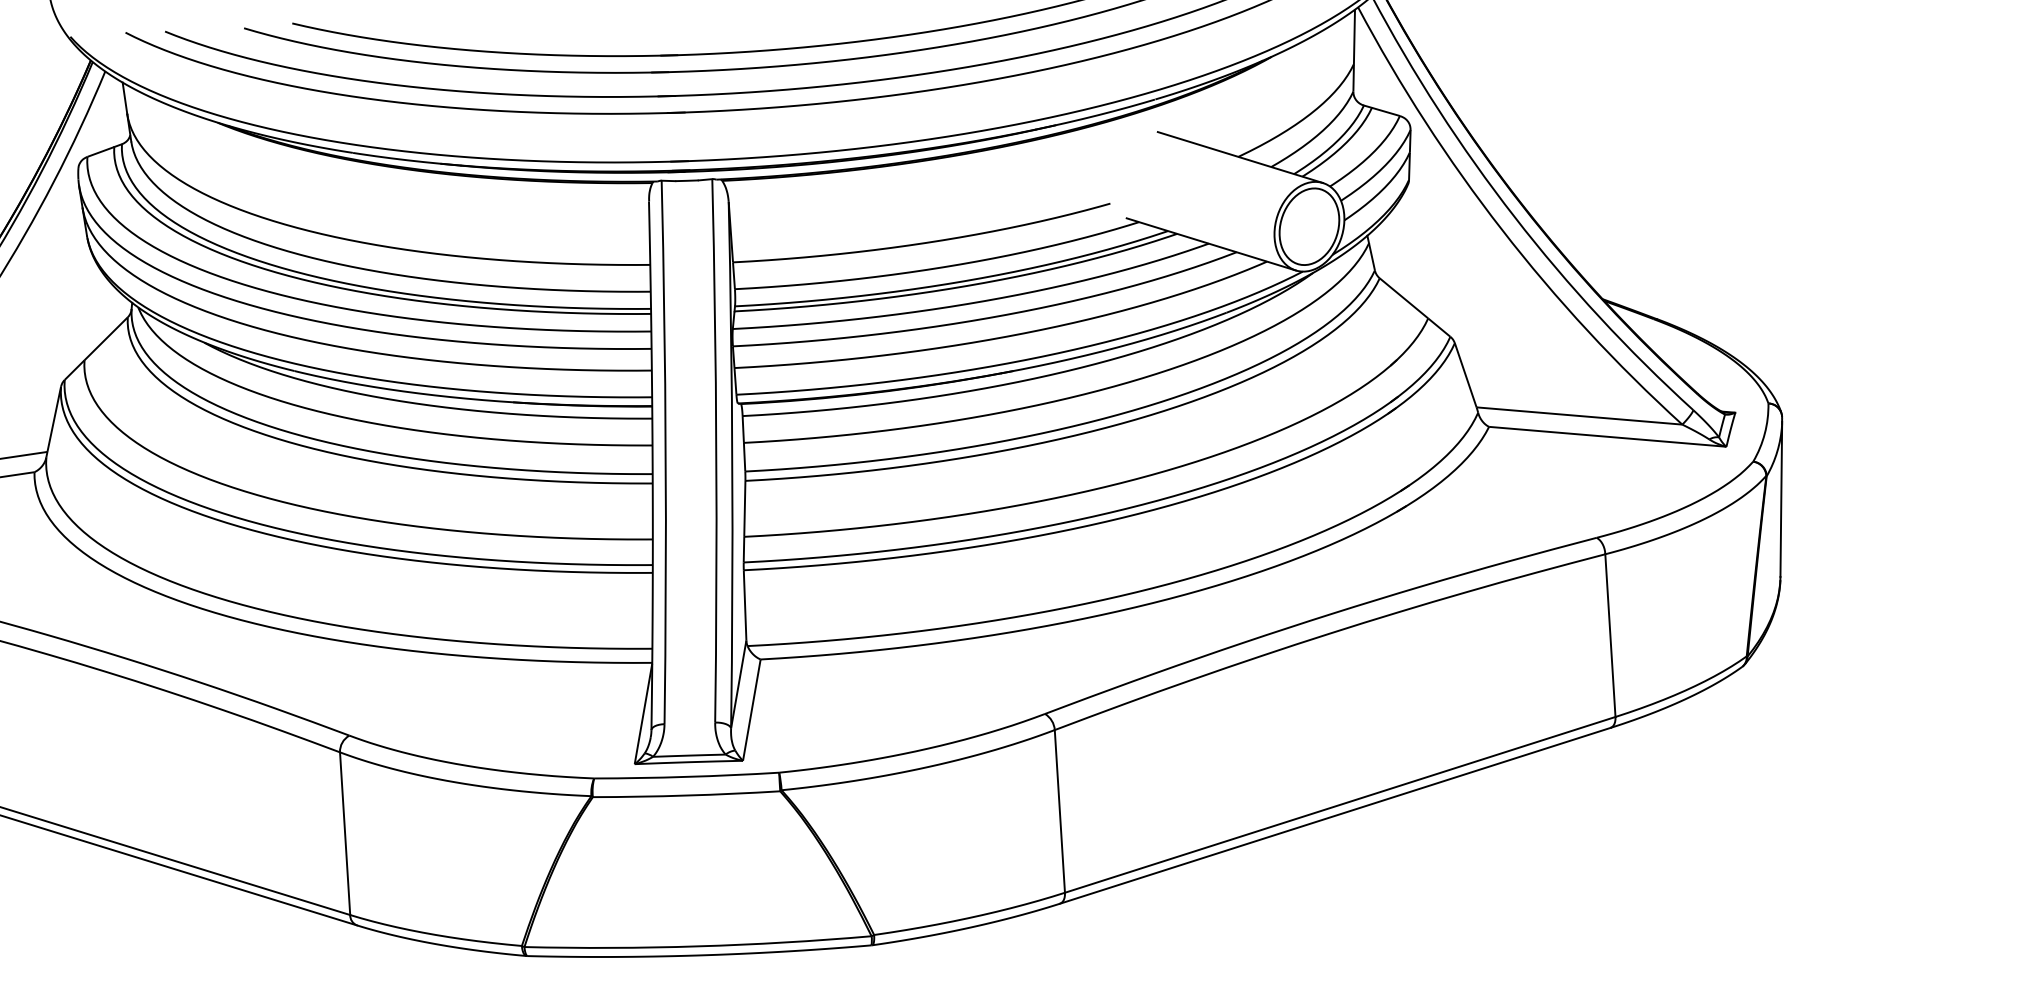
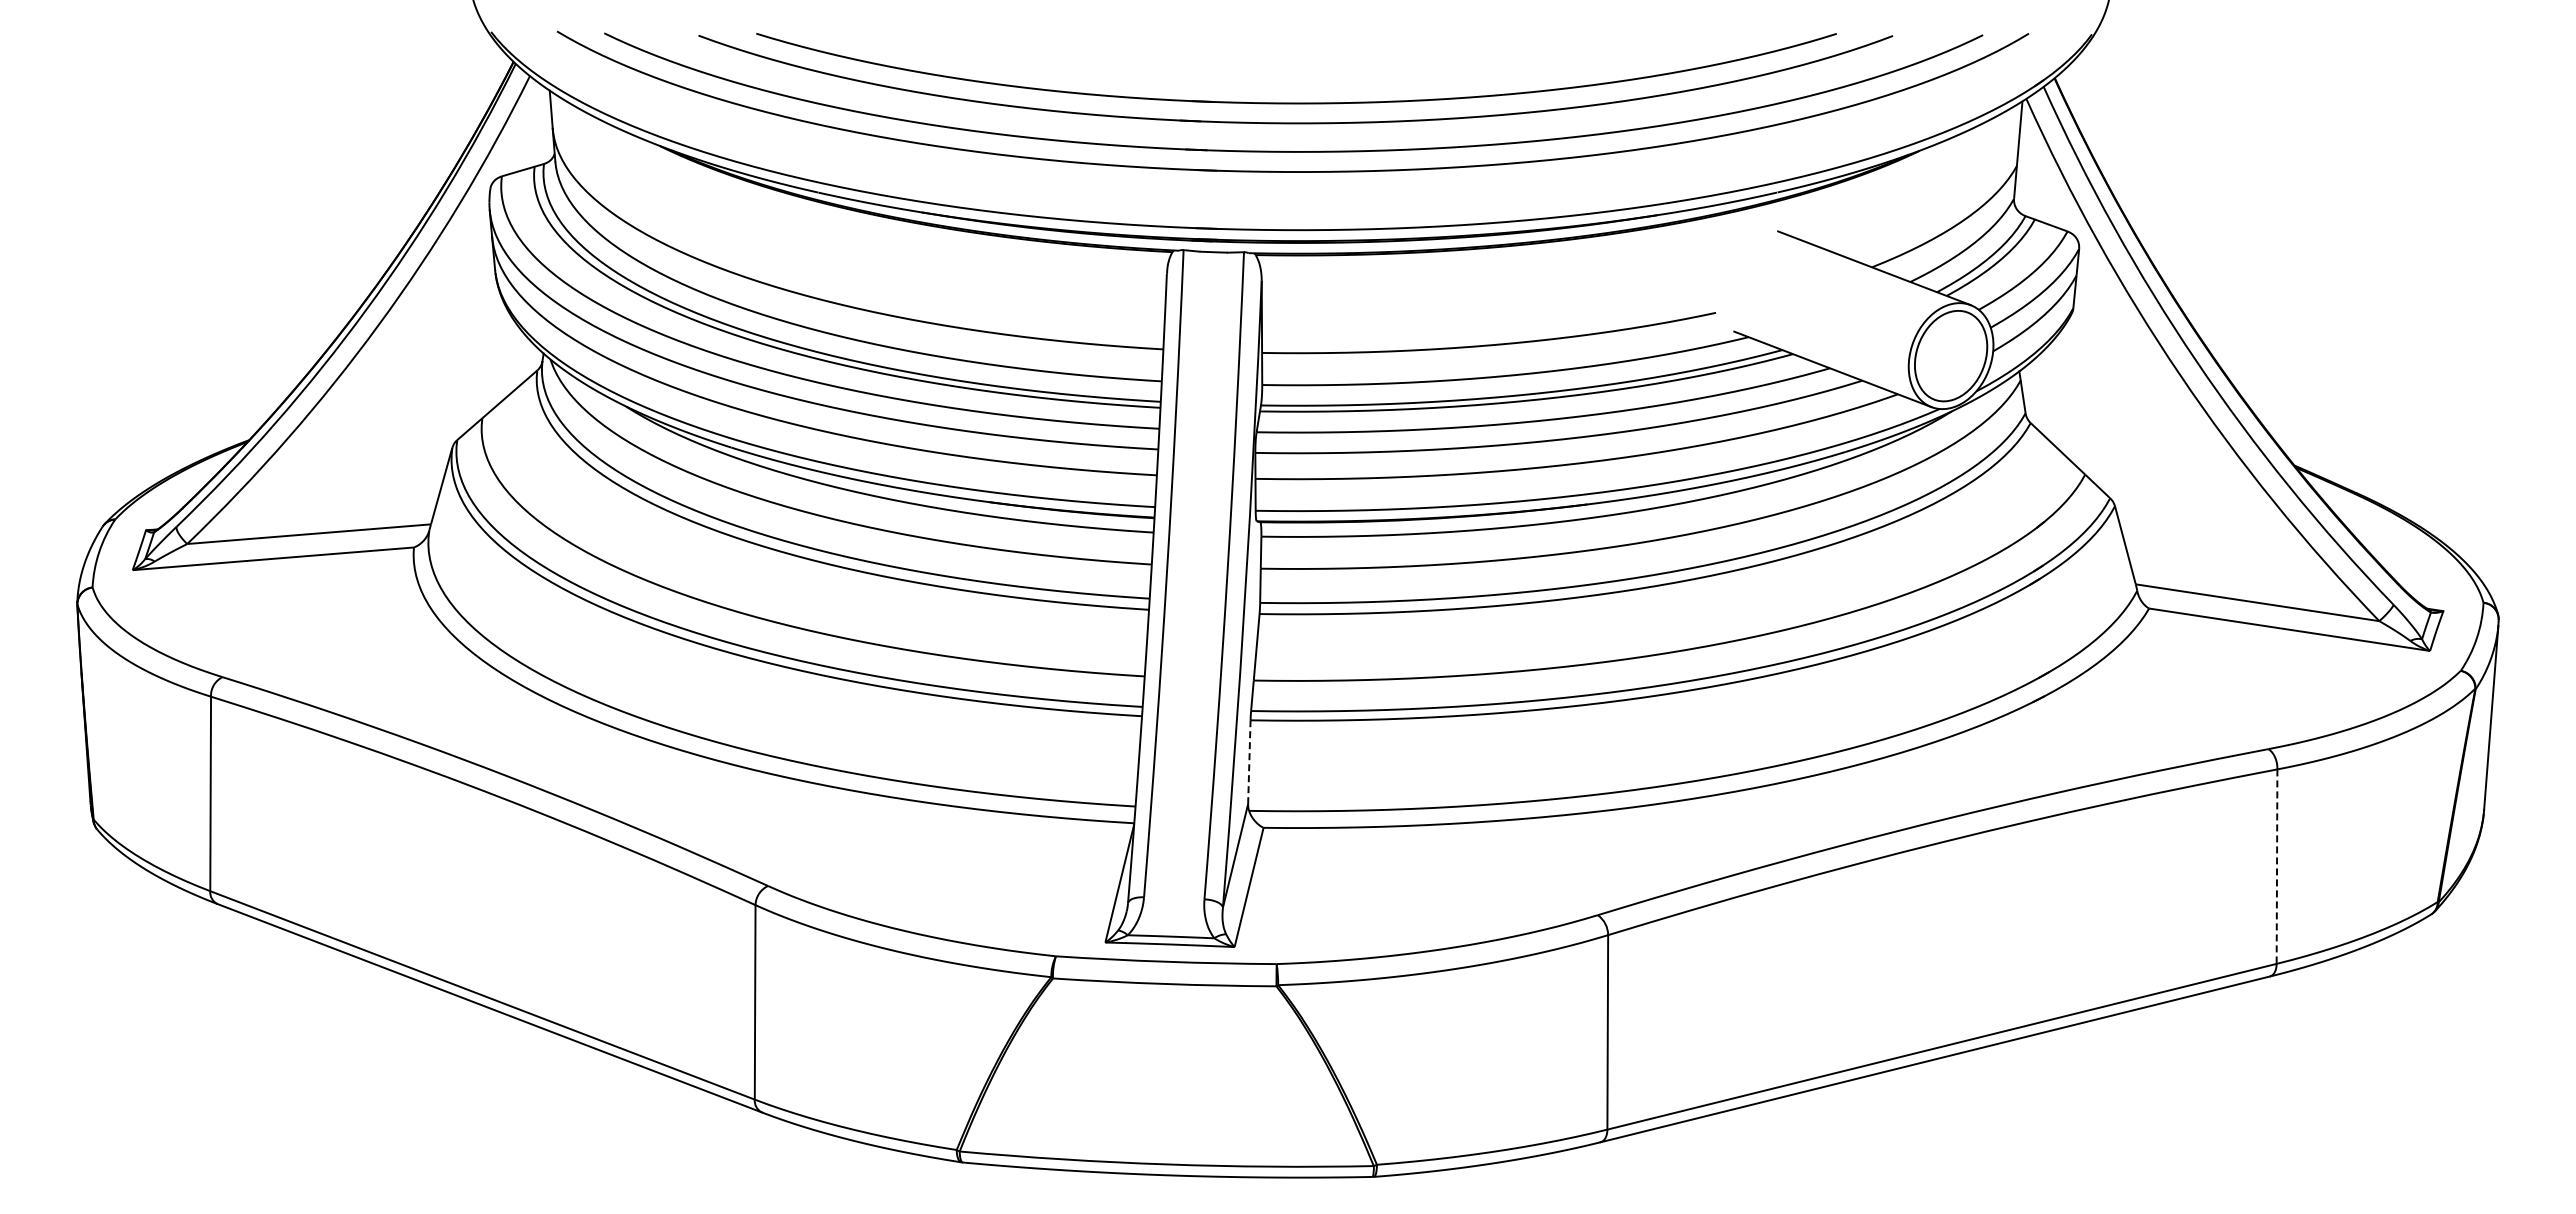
line: (745, 605) -> (1249, 762), solid -> dashed
line: (1610, 636) -> (2277, 867), solid -> dashed

